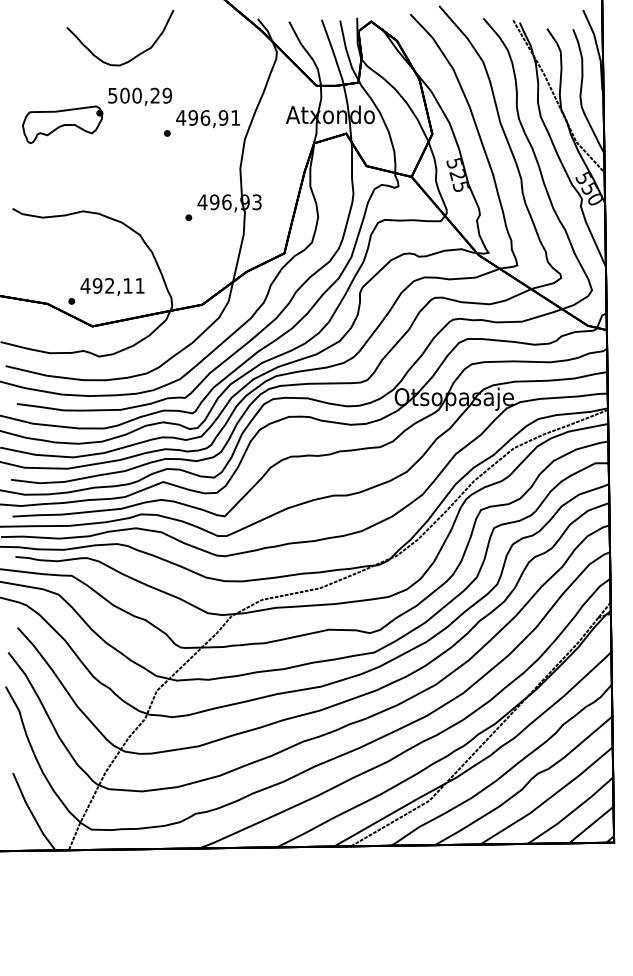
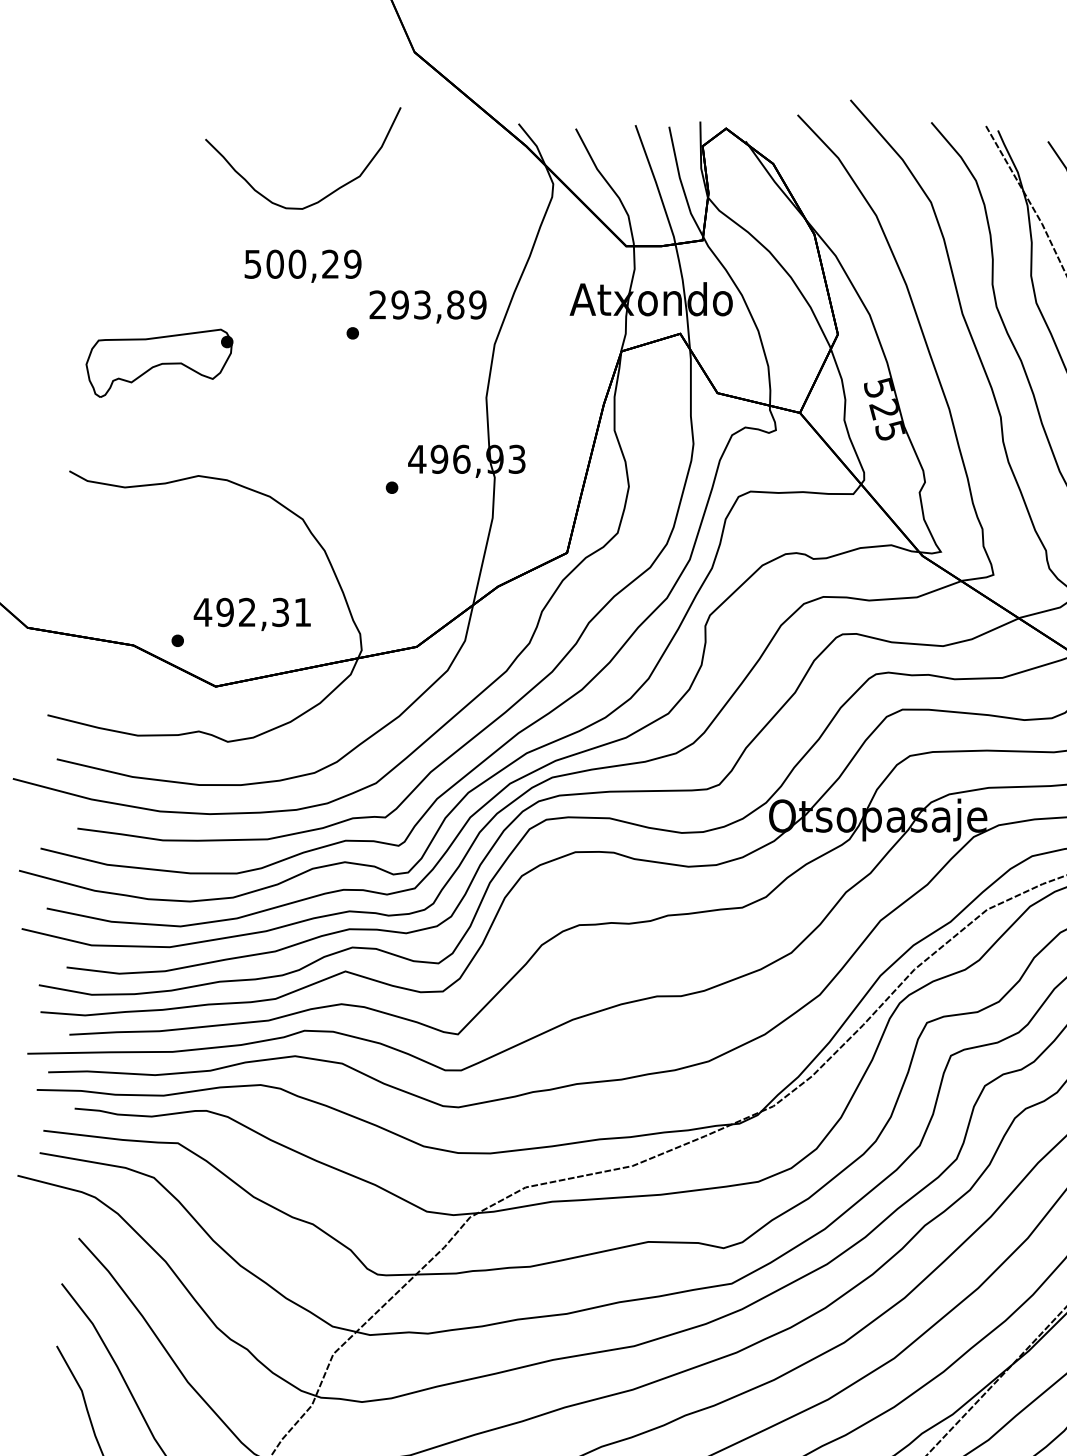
curve: (134, 56) -> (329, 192), moved
text: (208, 117) -> (428, 304), 496,91 -> 293,89
part: (62, 124) -> (158, 362), moved
text: (127, 285) -> (279, 611), 492,11 -> 492,31

